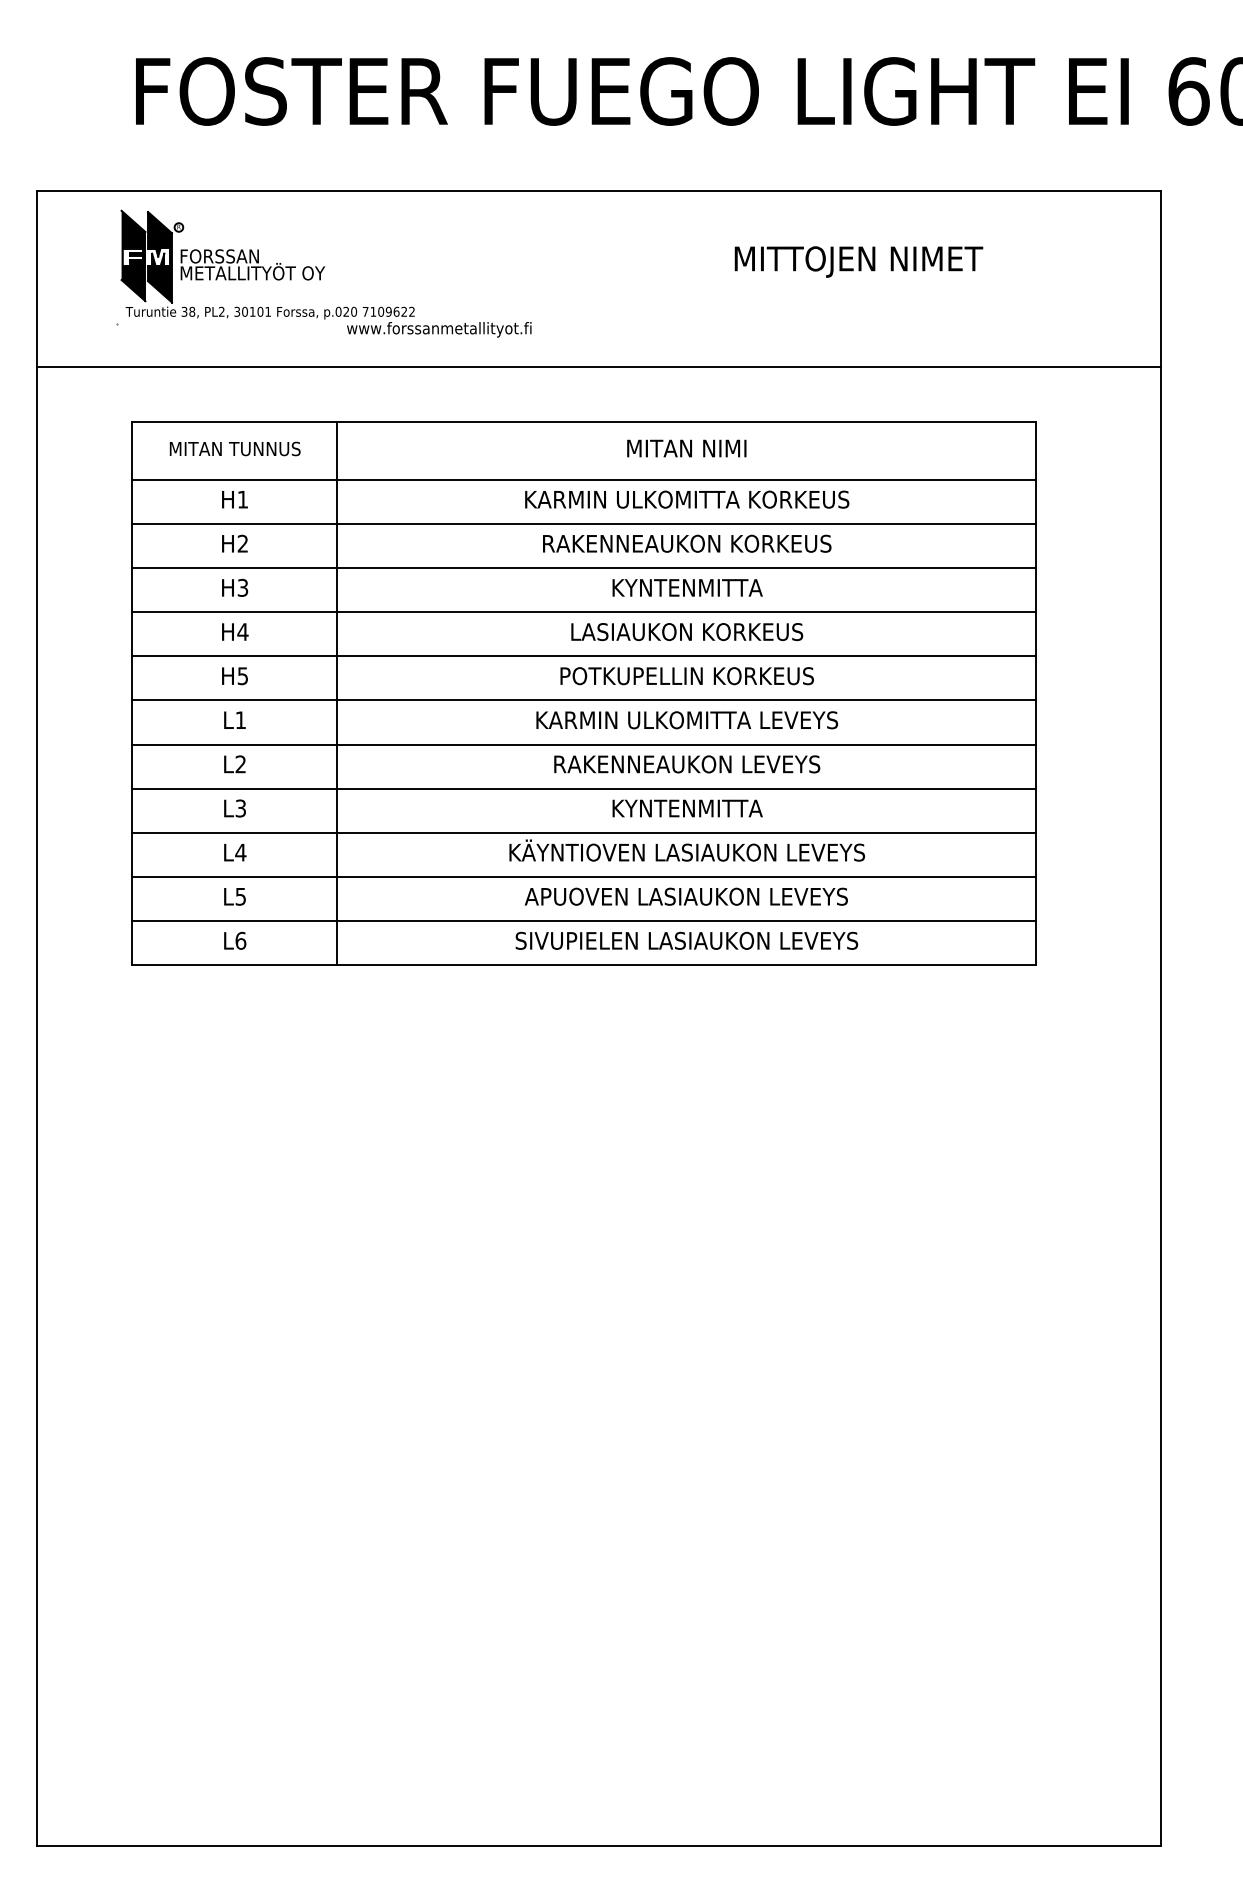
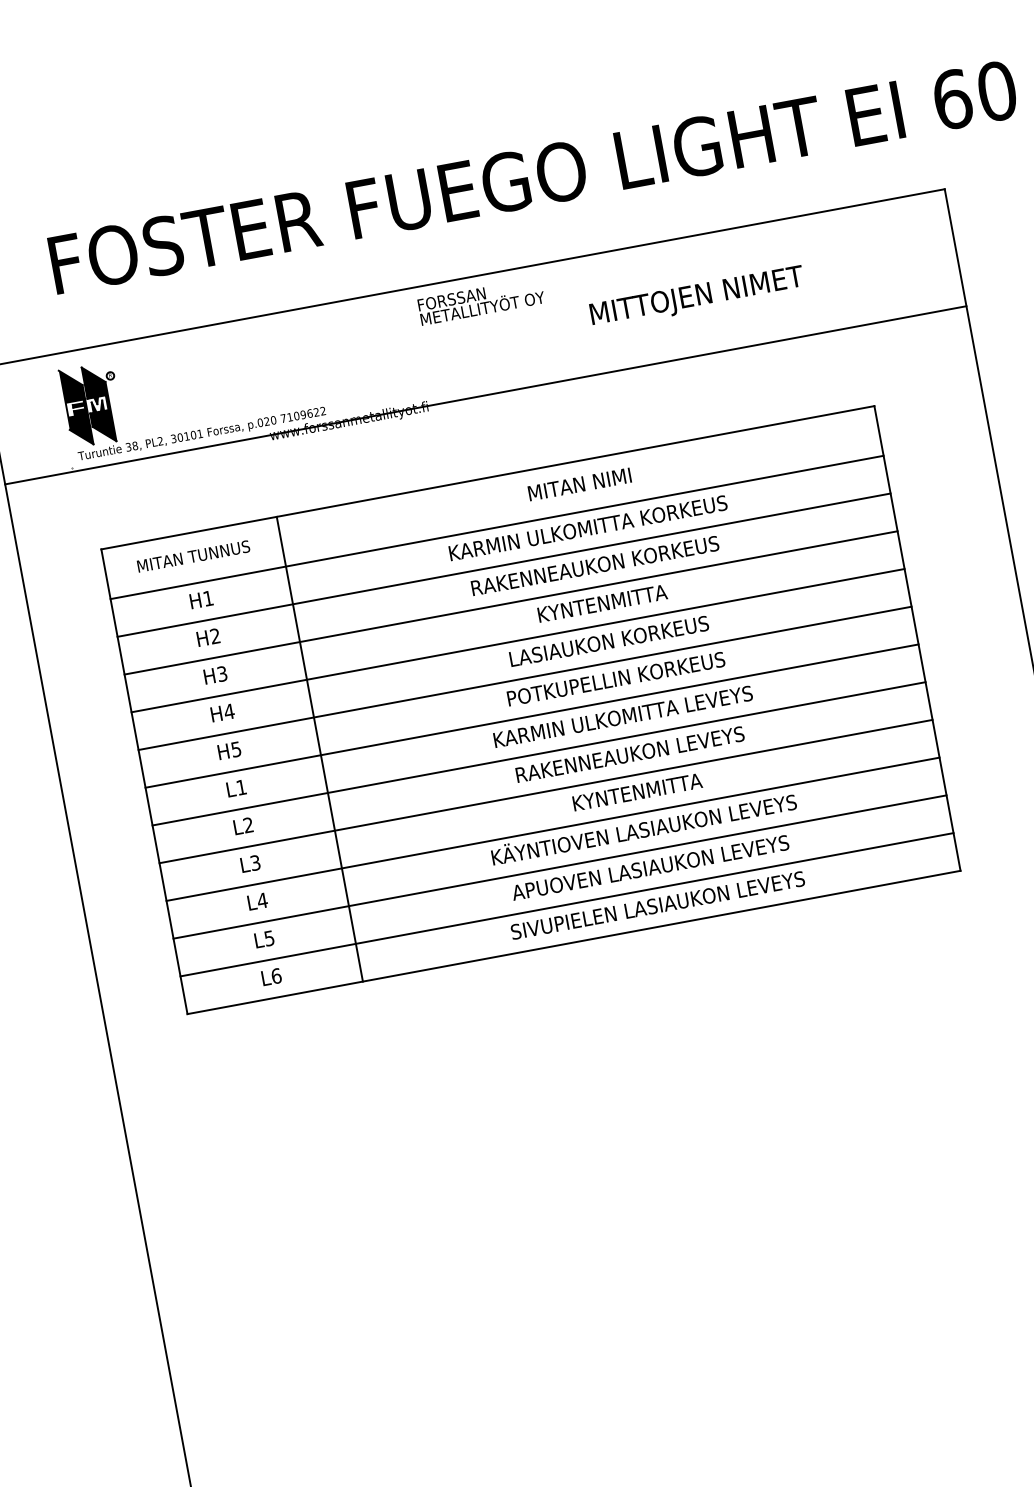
text: (252, 264) -> (480, 301), moved
line: (599, 367) -> (486, 395), moved

